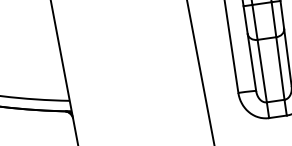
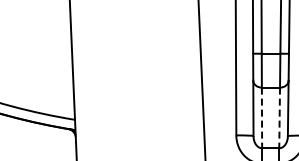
line: (280, 69) -> (279, 118), solid -> dashed
line: (262, 71) -> (262, 118), solid -> dashed

